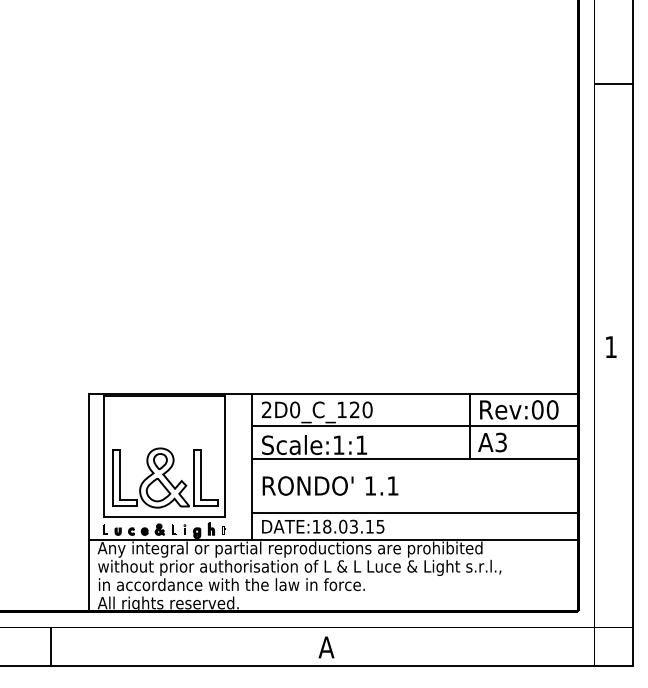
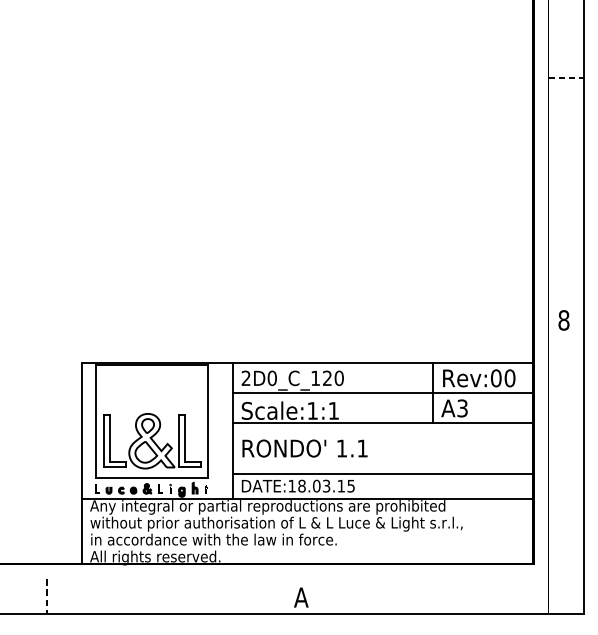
line: (614, 84) -> (567, 77), solid -> dashed
text: (611, 347) -> (564, 320), 1 -> 8
line: (51, 647) -> (47, 597), solid -> dashed

